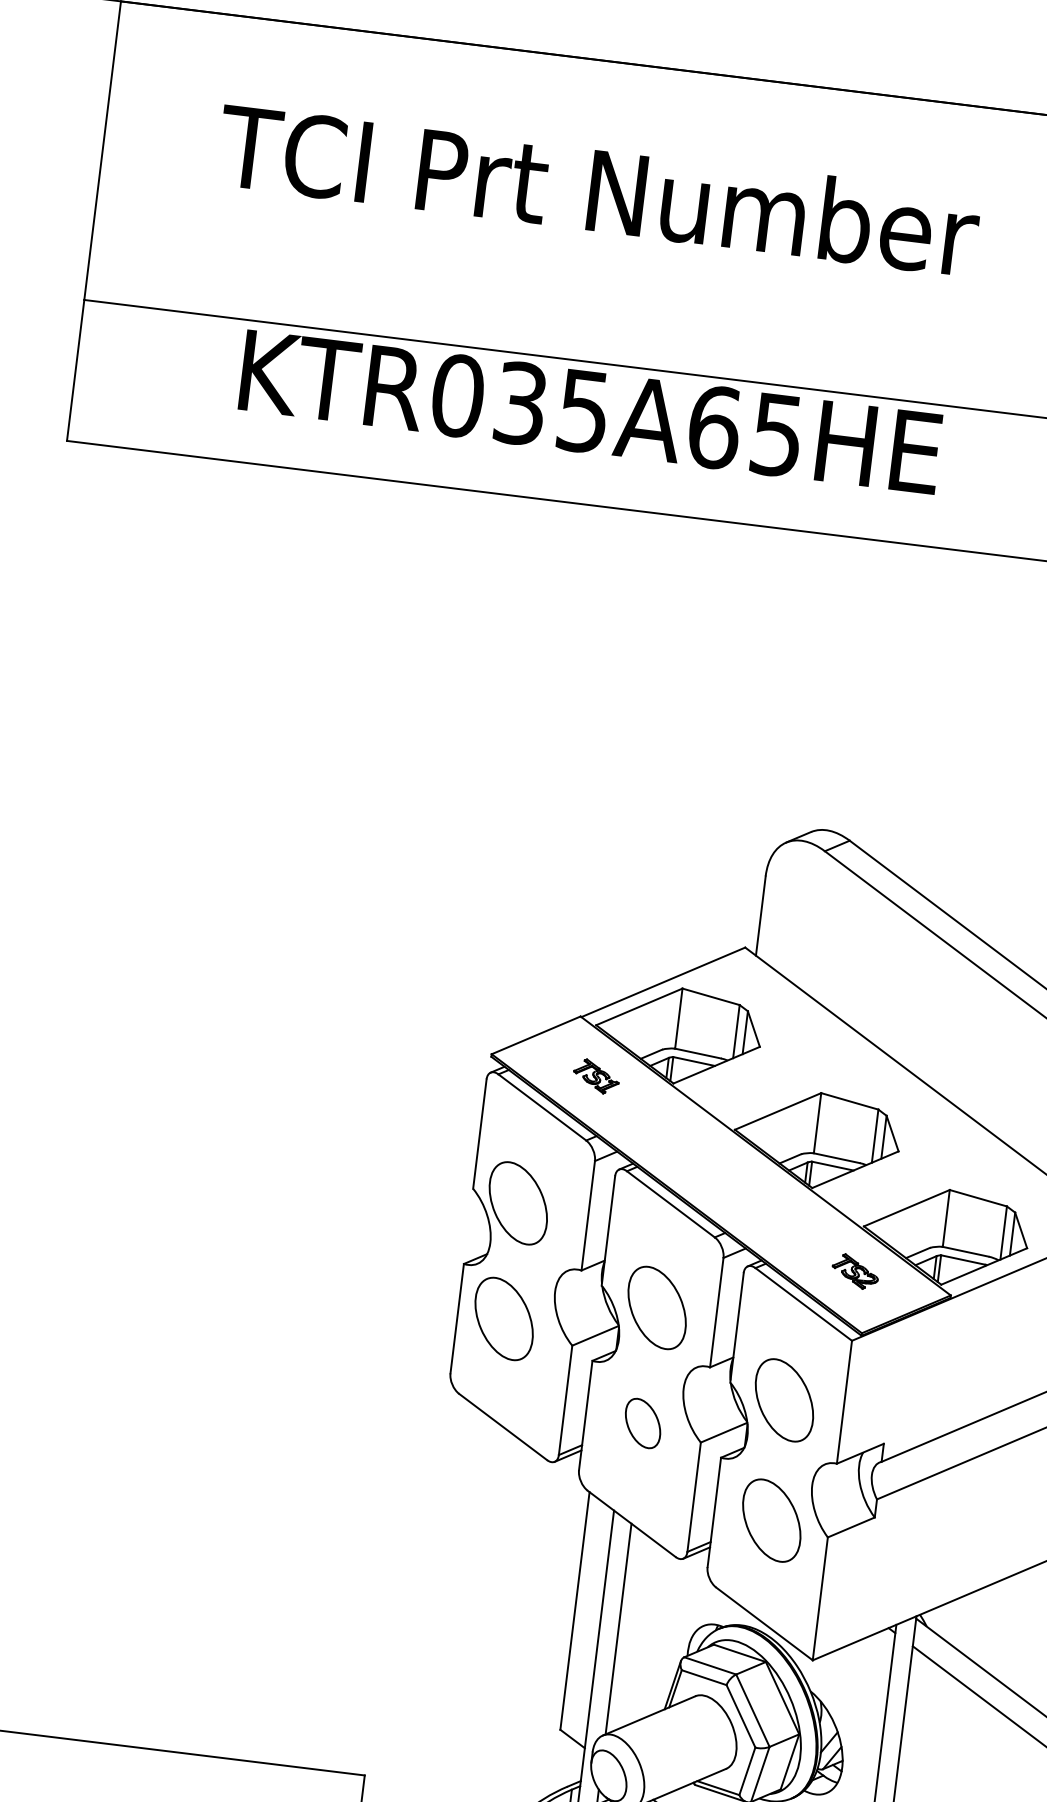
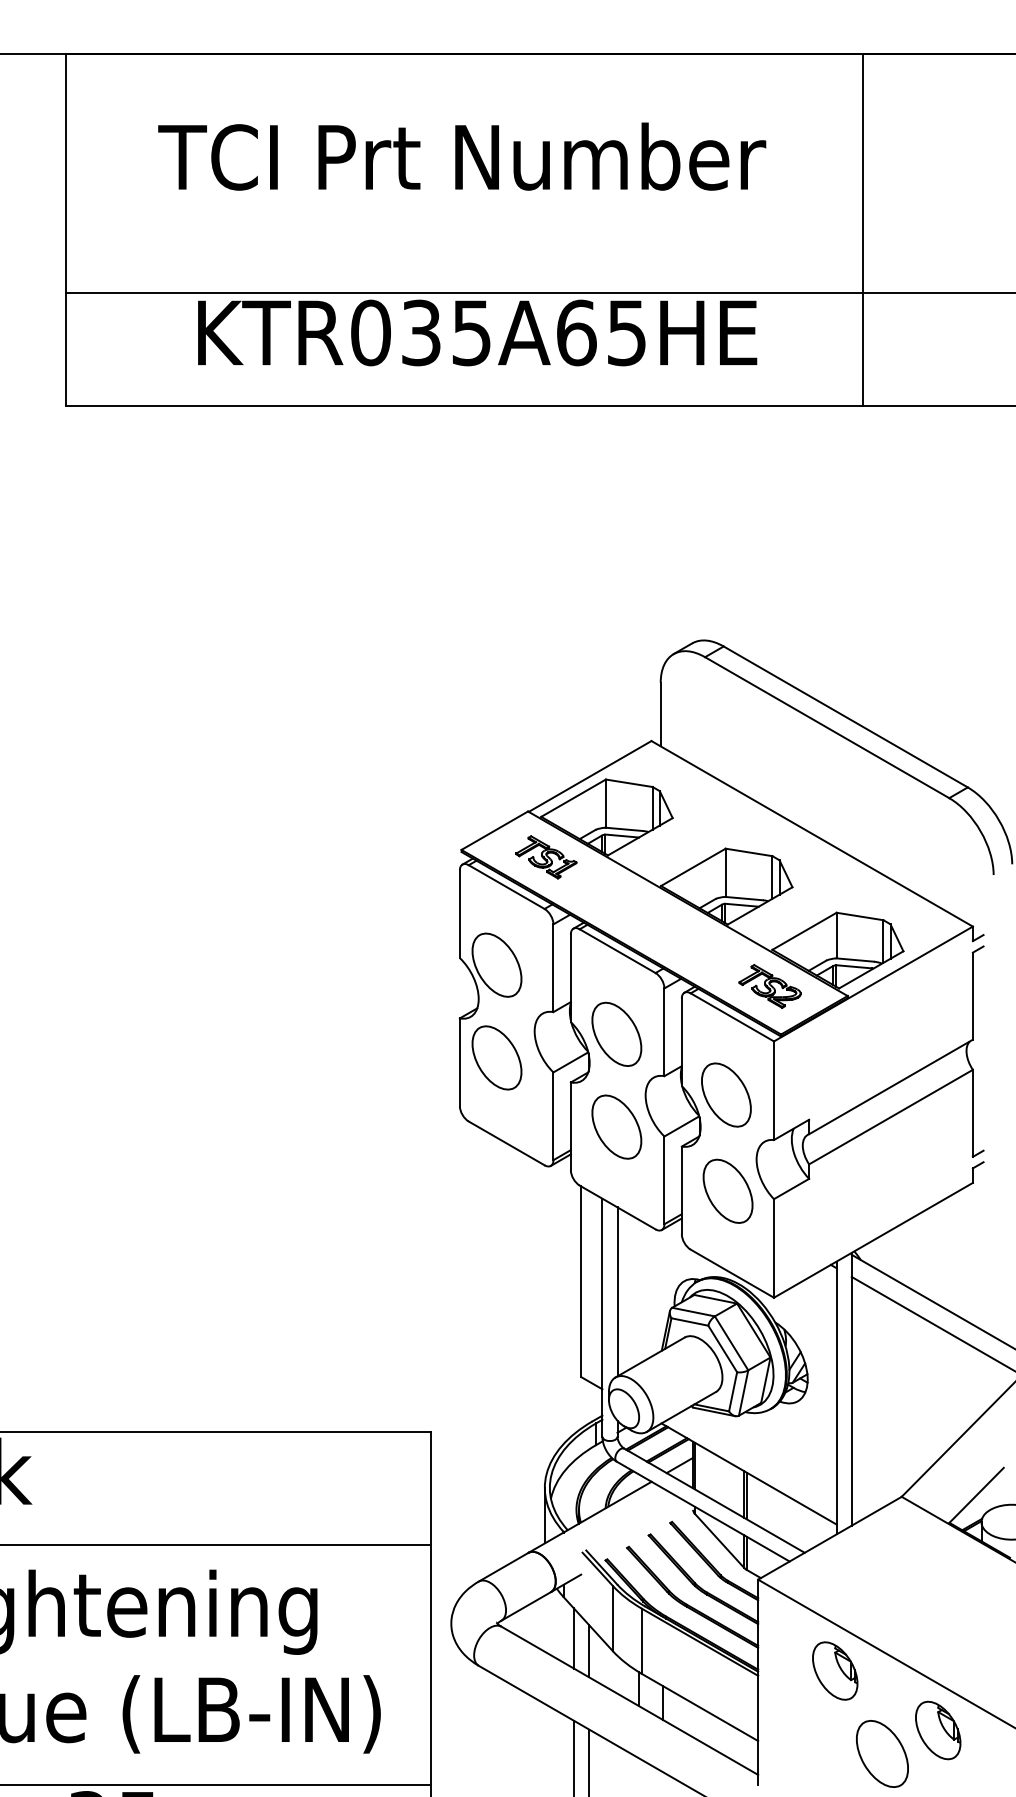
part: (596, 1076) -> (546, 857), size x1.67
part: (854, 1271) -> (769, 986), size x1.67
part: (642, 1422) -> (616, 1126), size x1.67

